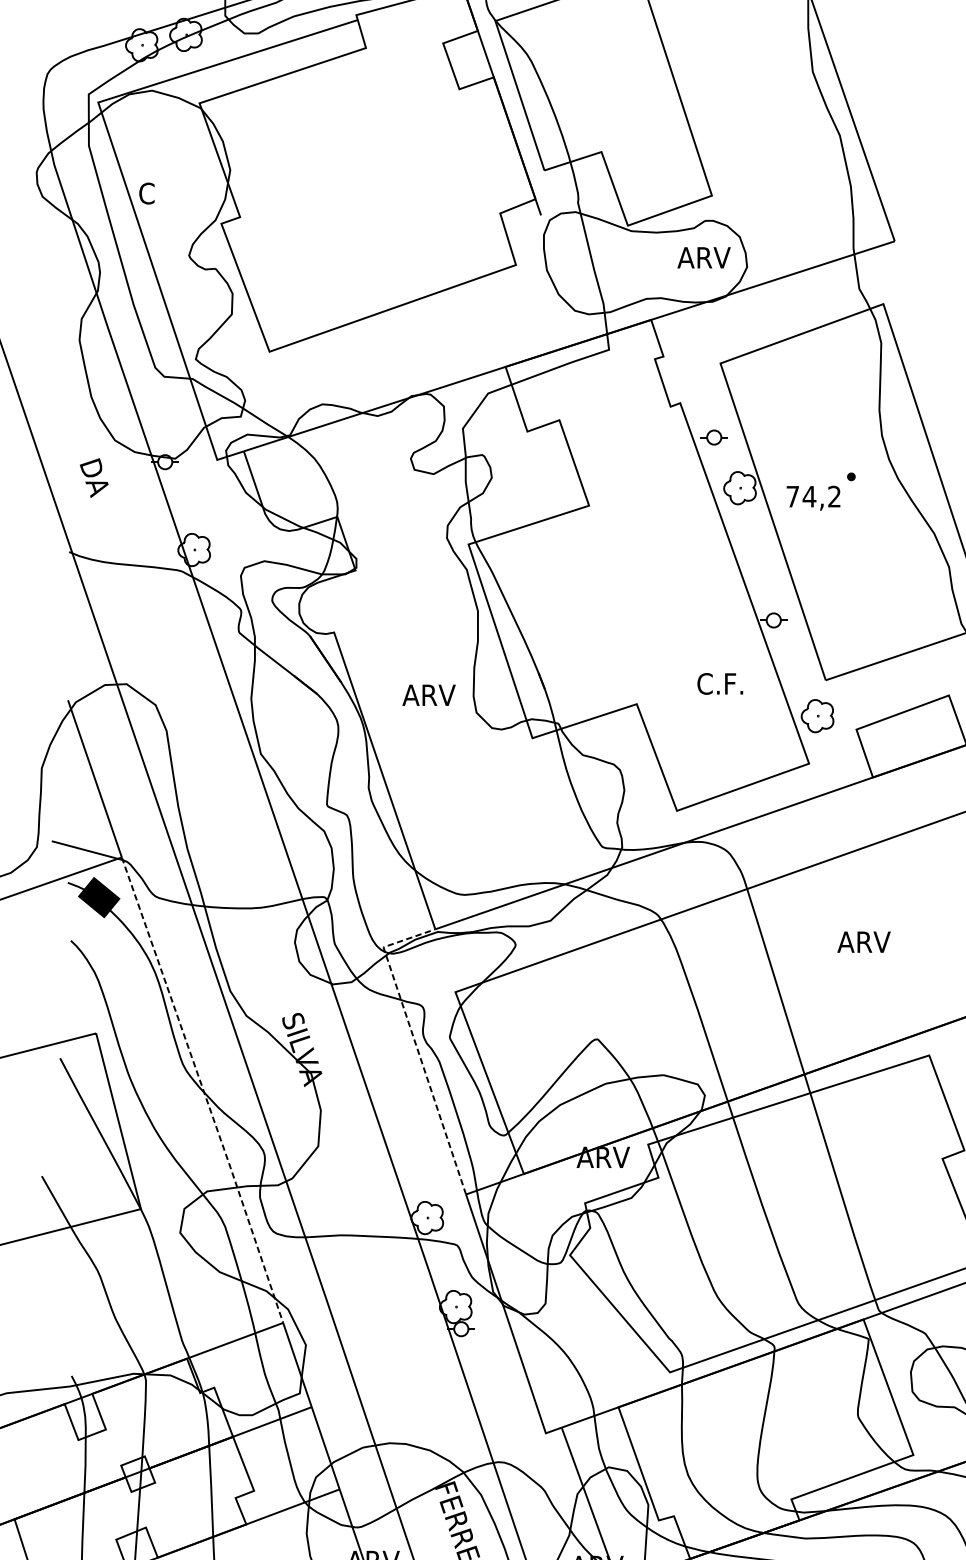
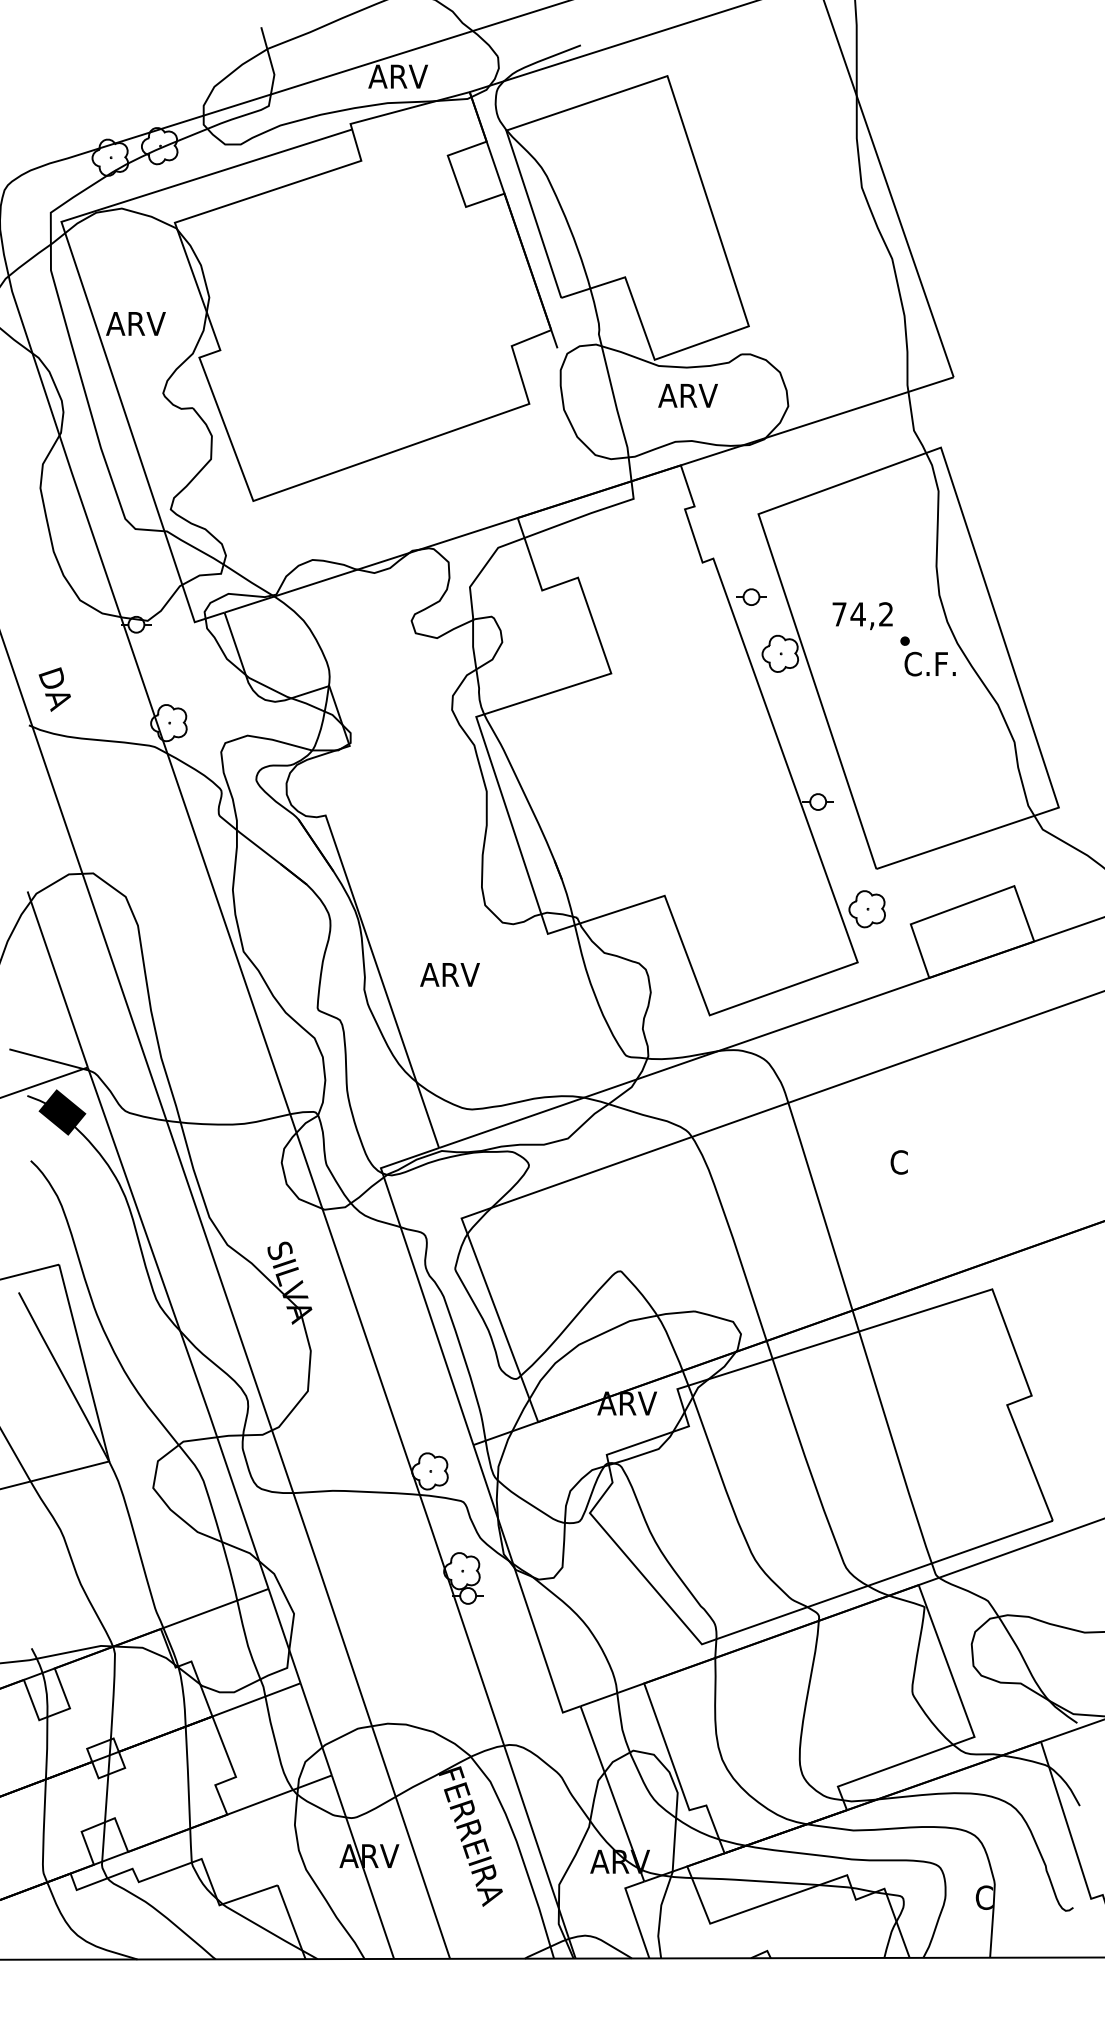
text: (164, 193) -> (135, 323), C -> ARV
text: (703, 257) -> (687, 395), moved
text: (93, 478) -> (54, 689), moved
text: (813, 498) -> (862, 616), moved
text: (719, 683) -> (929, 663), moved
text: (428, 694) -> (449, 974), moved
text: (864, 942) -> (919, 1162), ARV -> C
line: (416, 1044) -> (417, 1276), dashed -> solid
line: (203, 1090) -> (179, 1328), dashed -> solid

